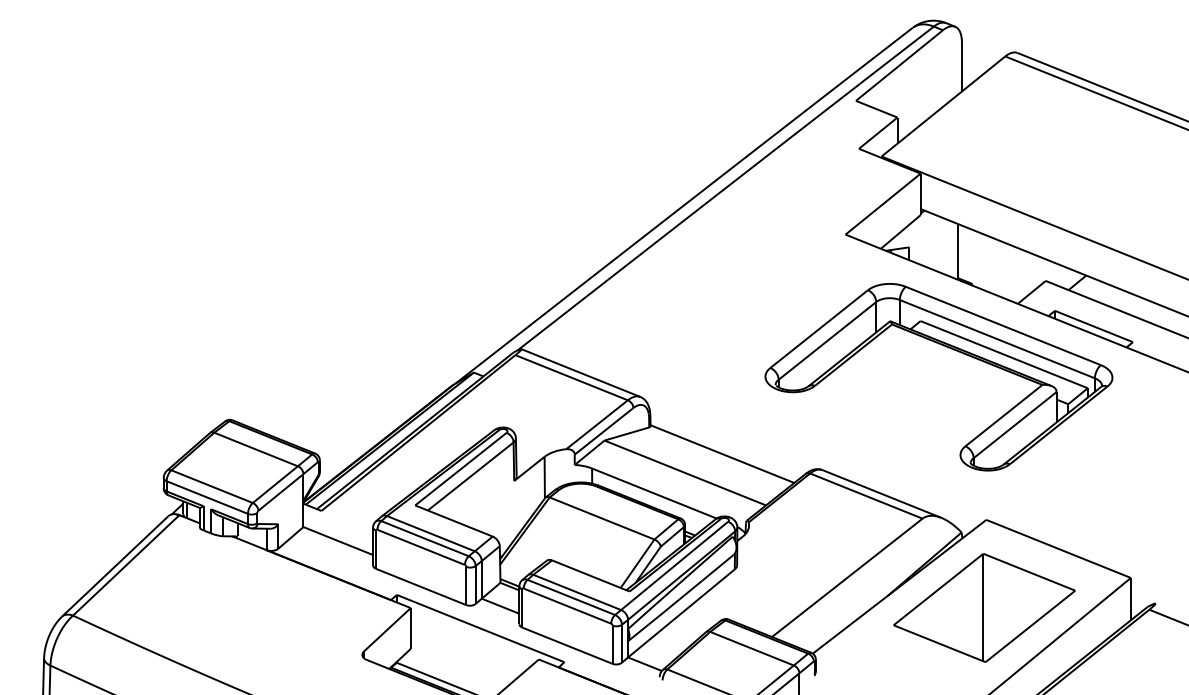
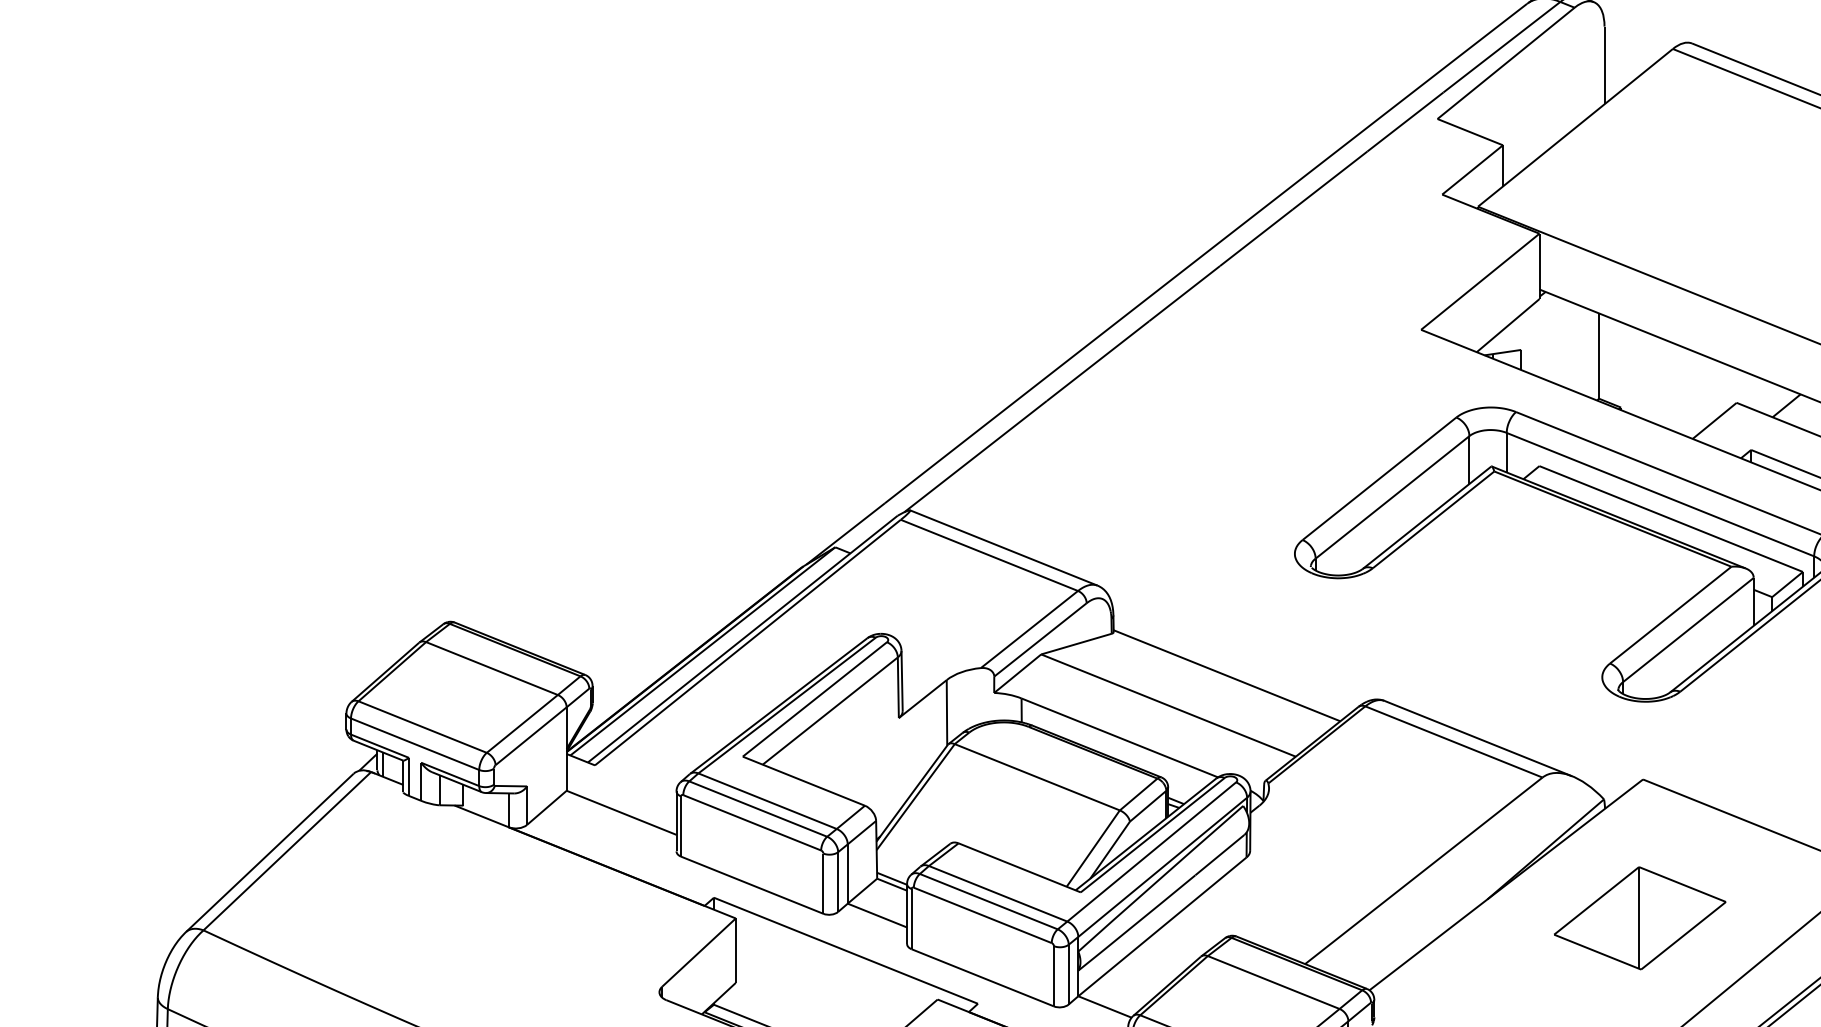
part: (984, 607) -> (1640, 917), size x0.6

